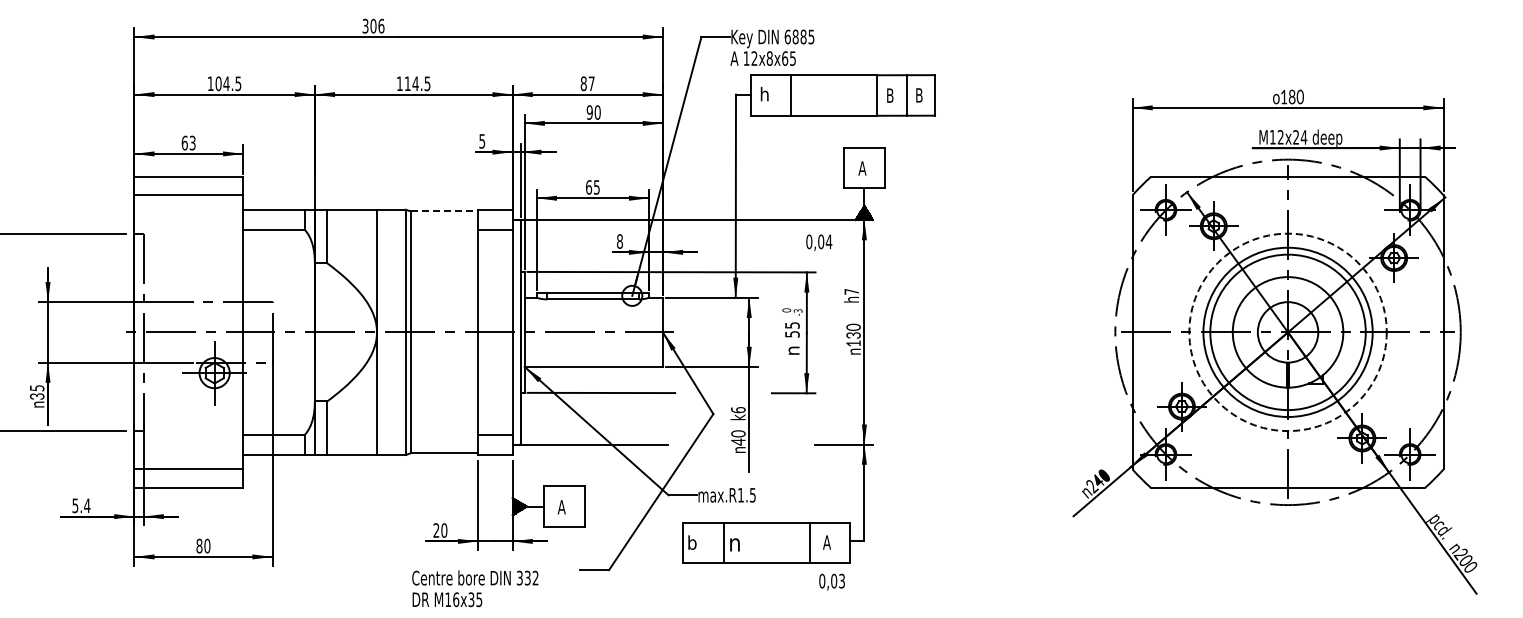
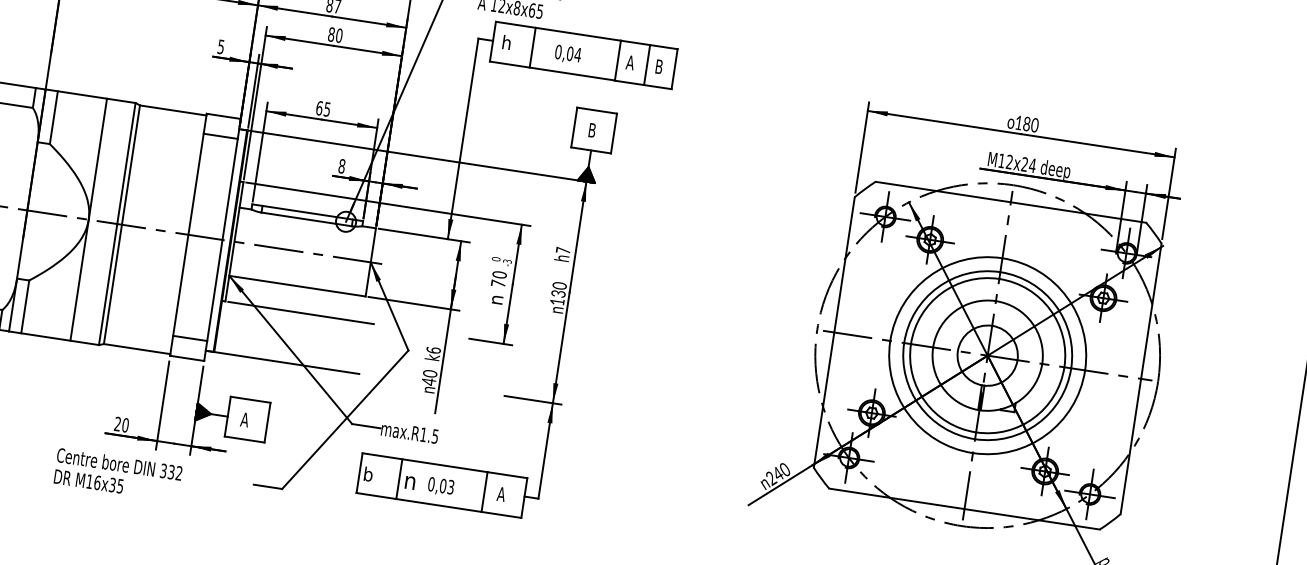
text: (890, 95) -> (630, 62), B -> A
text: (589, 112) -> (331, 34), 90 -> 80
text: (862, 168) -> (592, 130), A -> B
line: (444, 211) -> (173, 110), dashed -> solid
text: (819, 242) -> (568, 54), moved
text: (792, 329) -> (499, 278), 55 -> 70
circle: (1287, 332) -> (987, 355), dashed -> solid
text: (831, 581) -> (440, 486), moved
text: (475, 588) -> (118, 474), moved

